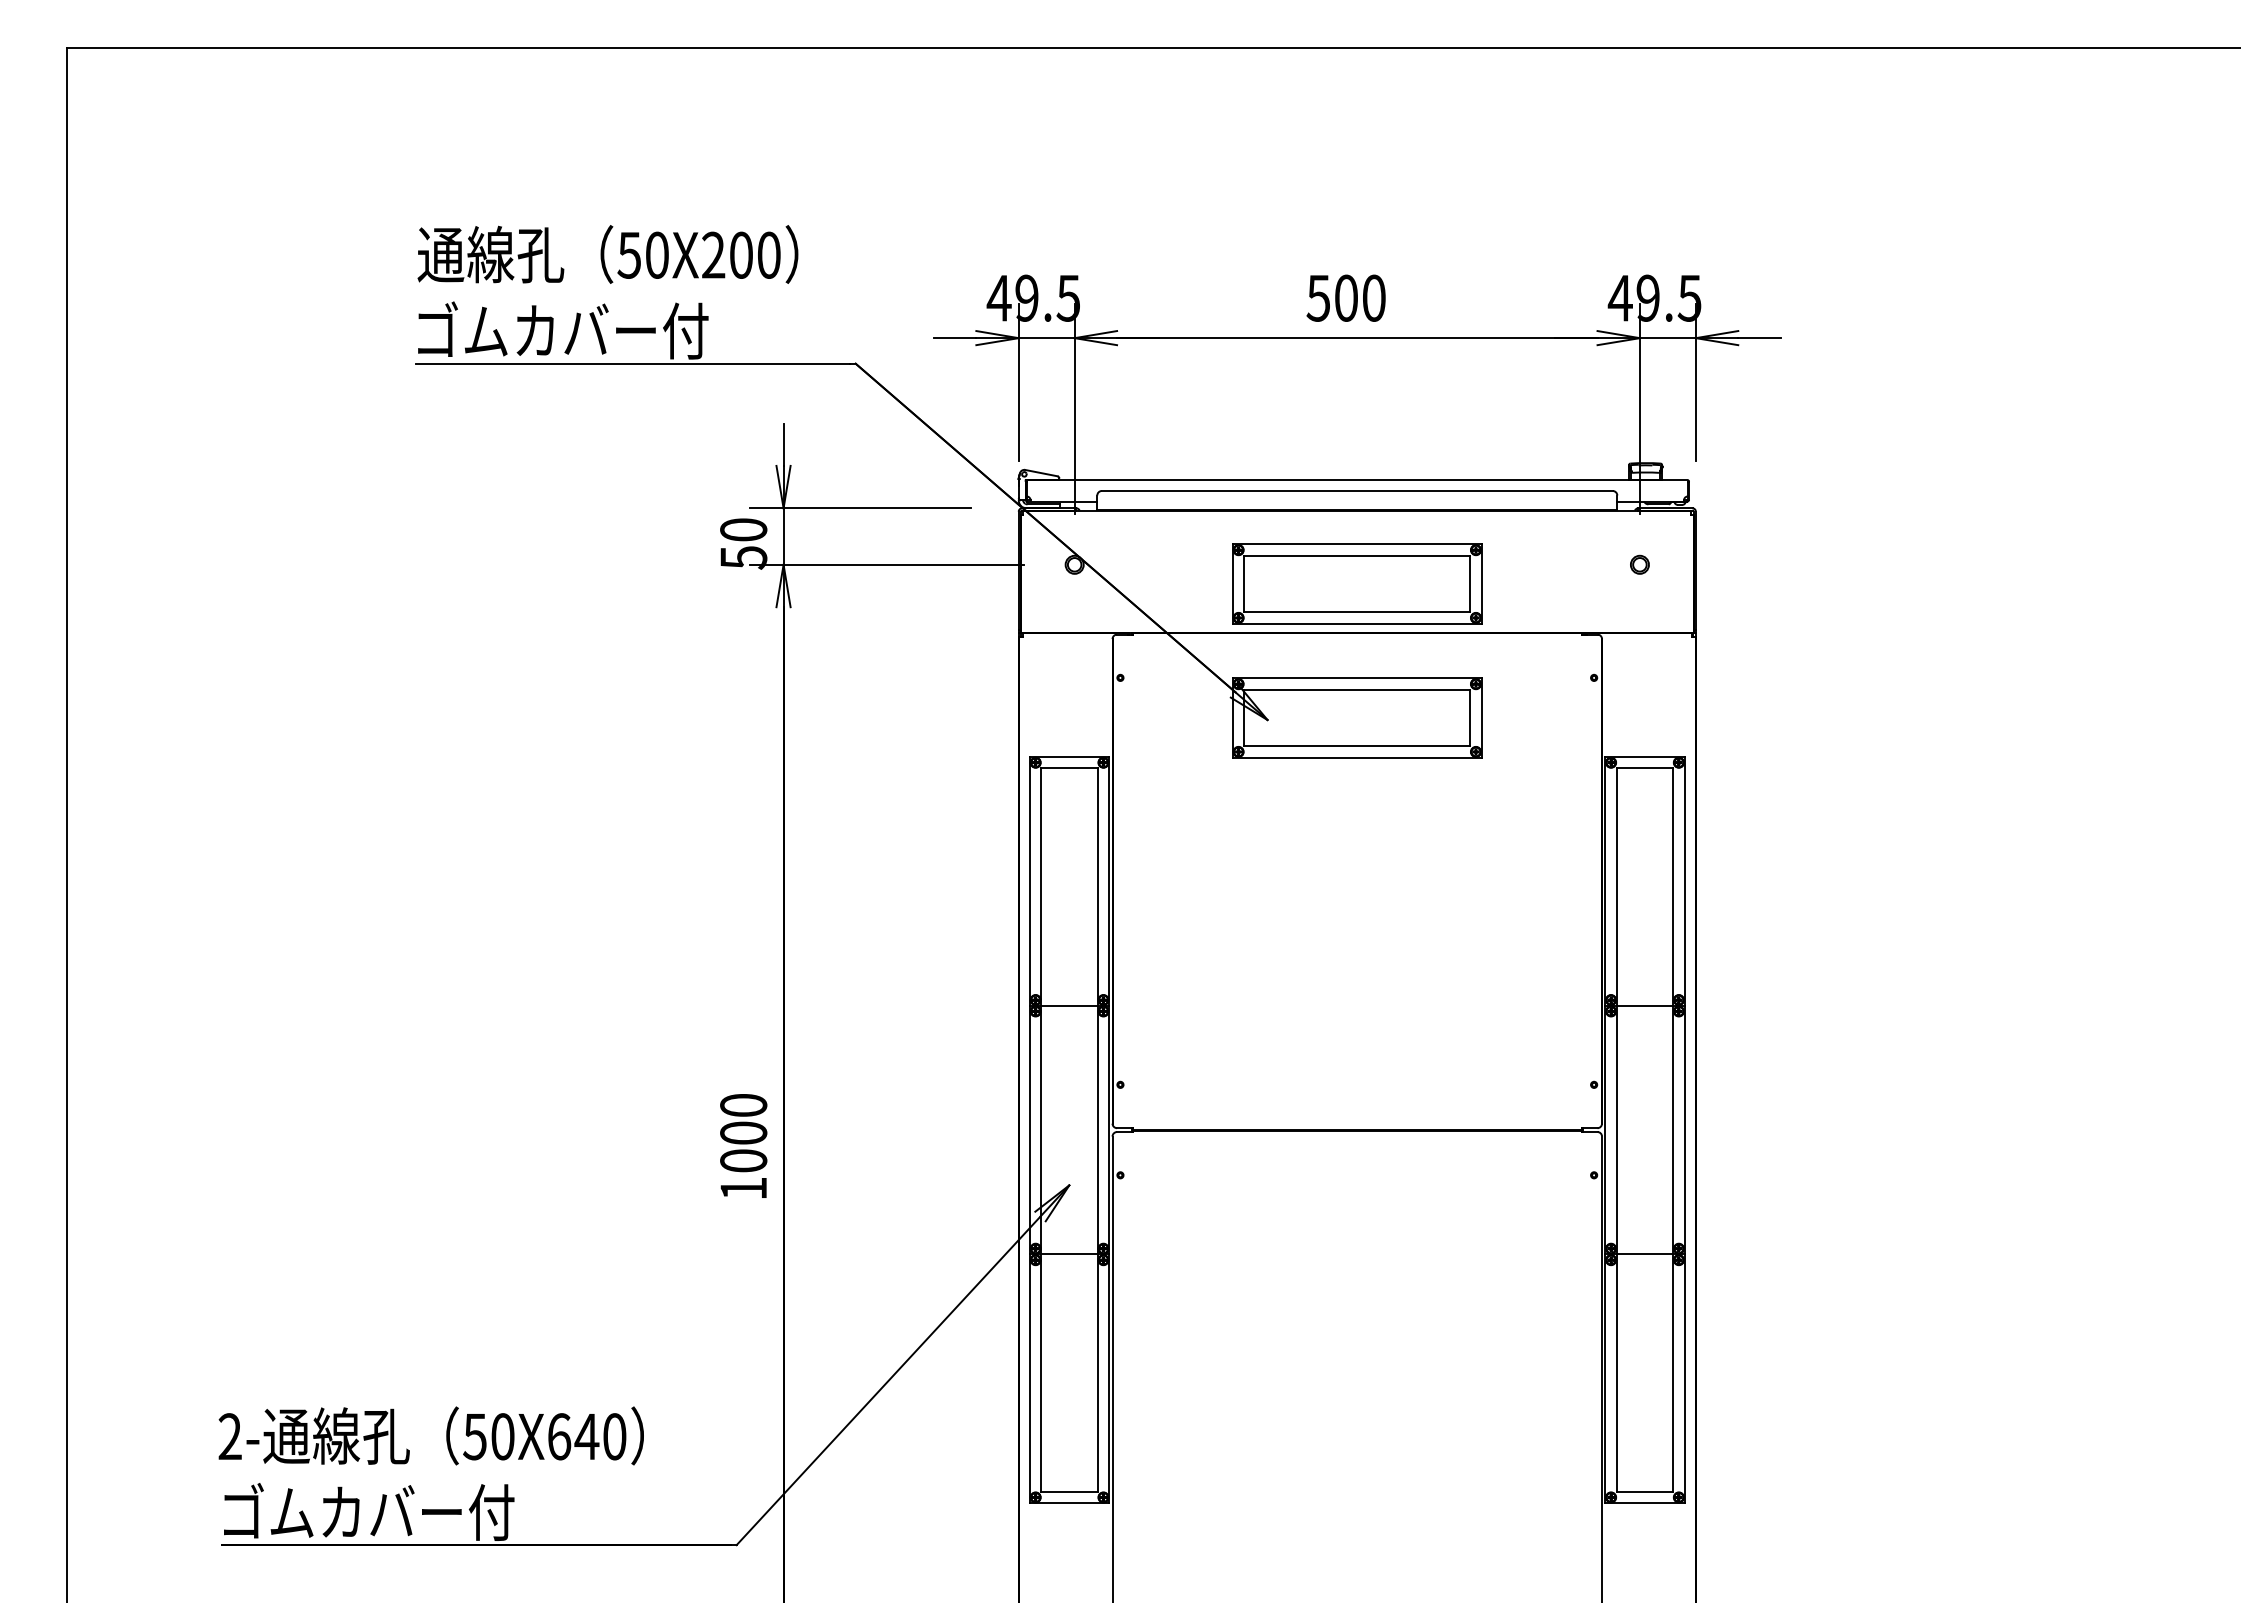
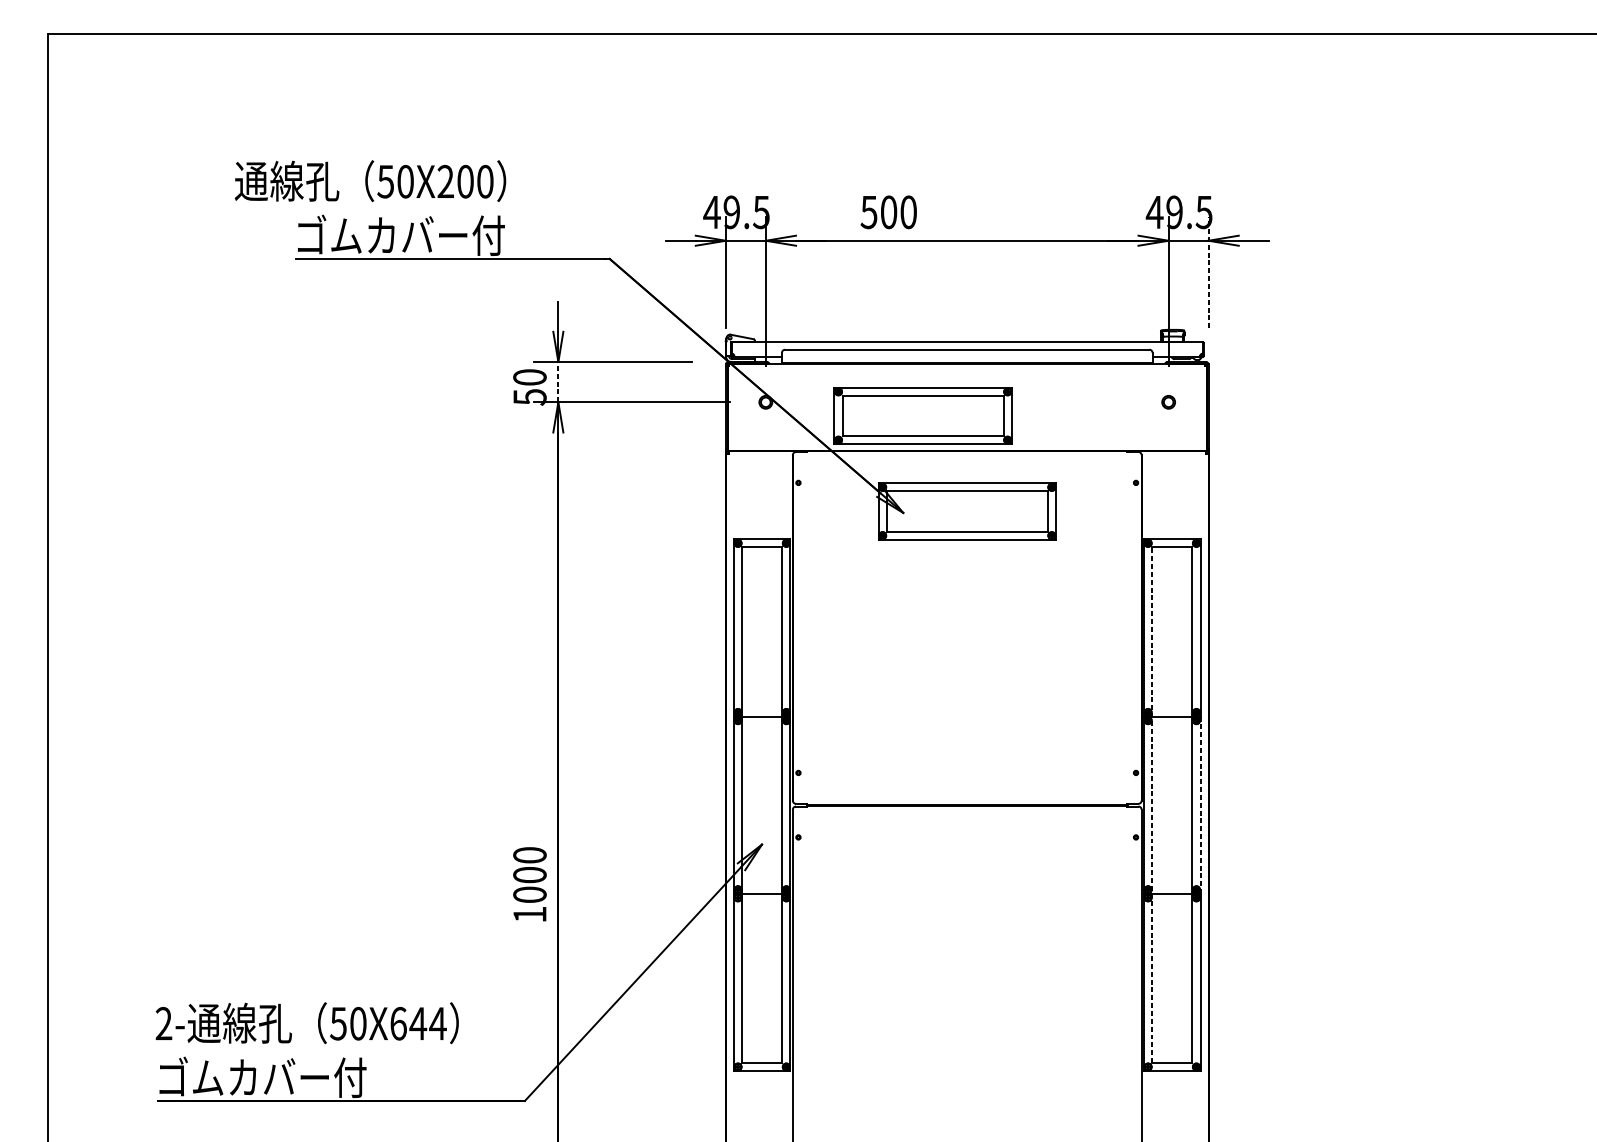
text: (607, 254) -> (370, 181), moved
text: (1345, 297) -> (888, 211), moved
line: (1695, 382) -> (1208, 272), solid -> dashed
line: (783, 536) -> (558, 382), solid -> dashed
part: (1357, 583) -> (923, 415), moved
line: (1616, 1130) -> (1151, 805), solid -> dashed
line: (1684, 1130) -> (1200, 805), solid -> dashed
text: (743, 1145) -> (529, 883), moved
text: (614, 1436) -> (437, 1023), 50X640 -> 50X644

